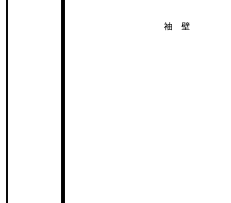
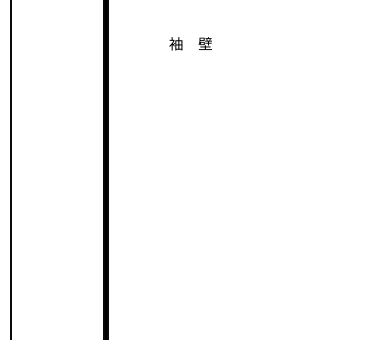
text: (176, 25) -> (190, 42), moved

